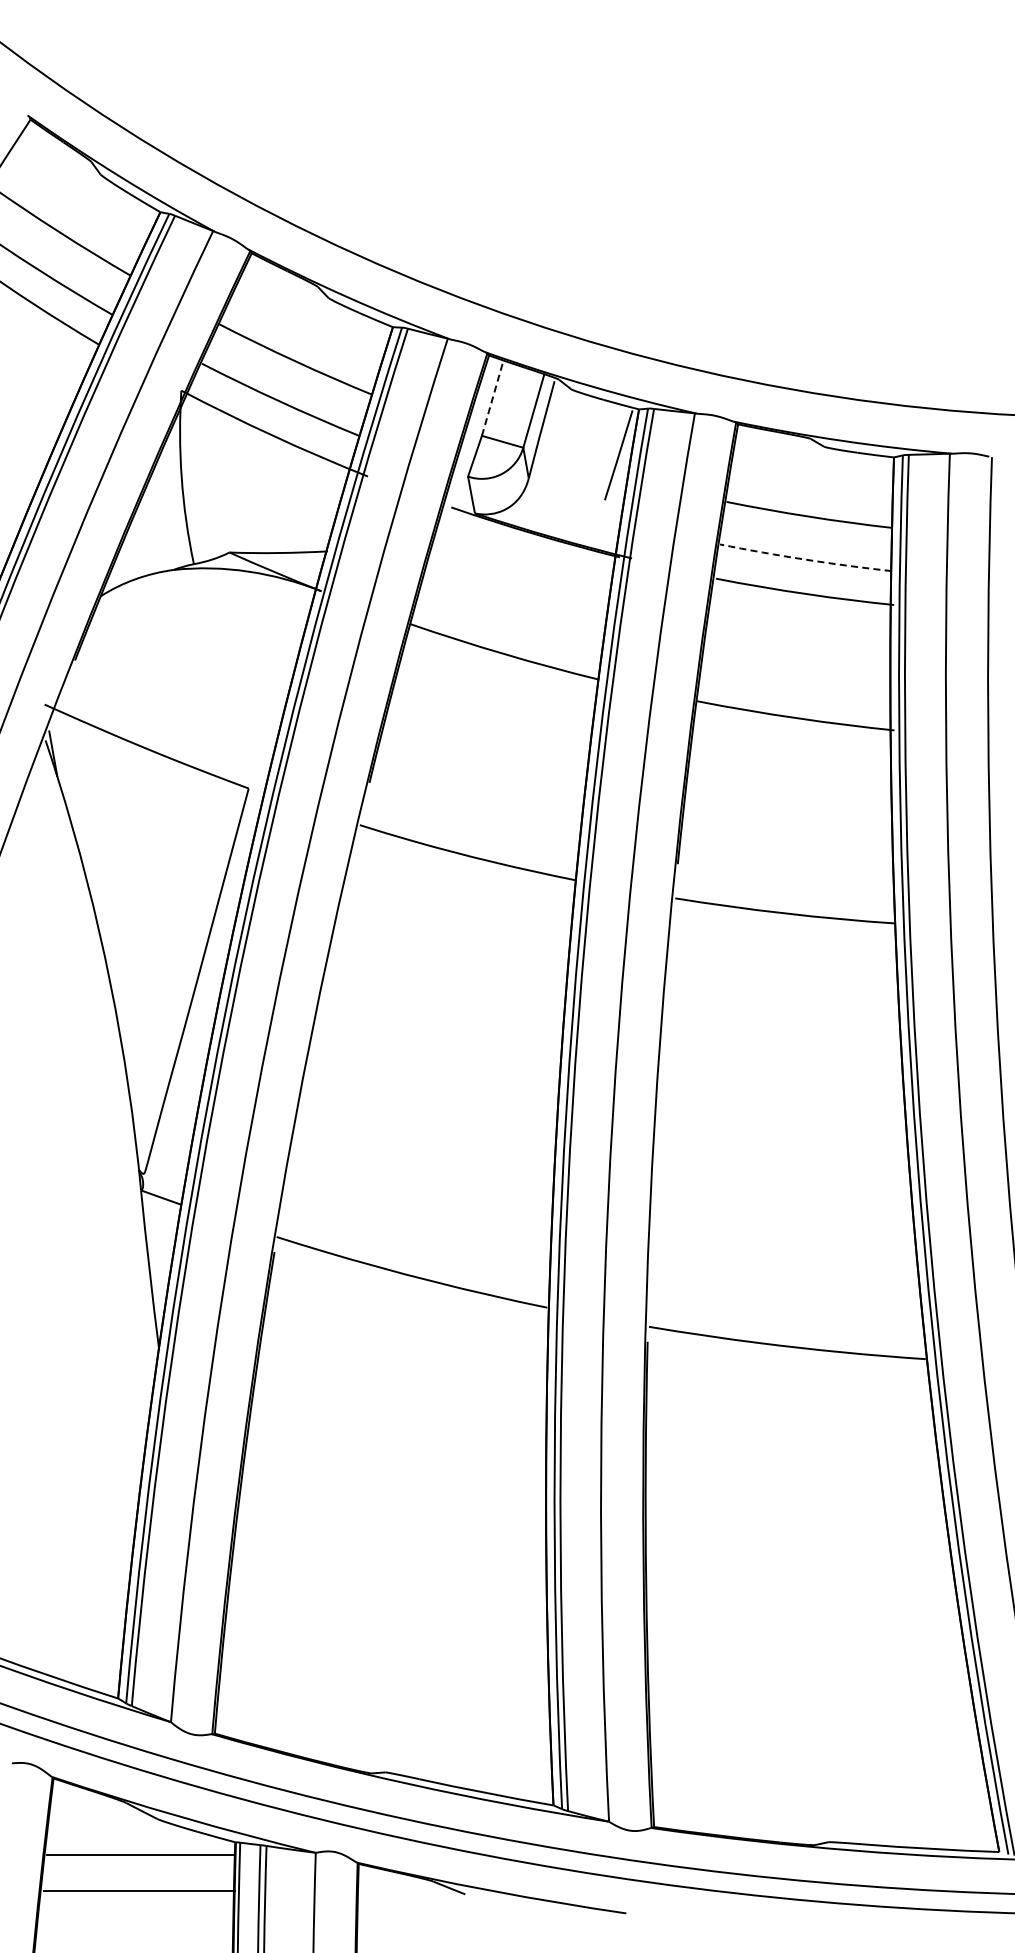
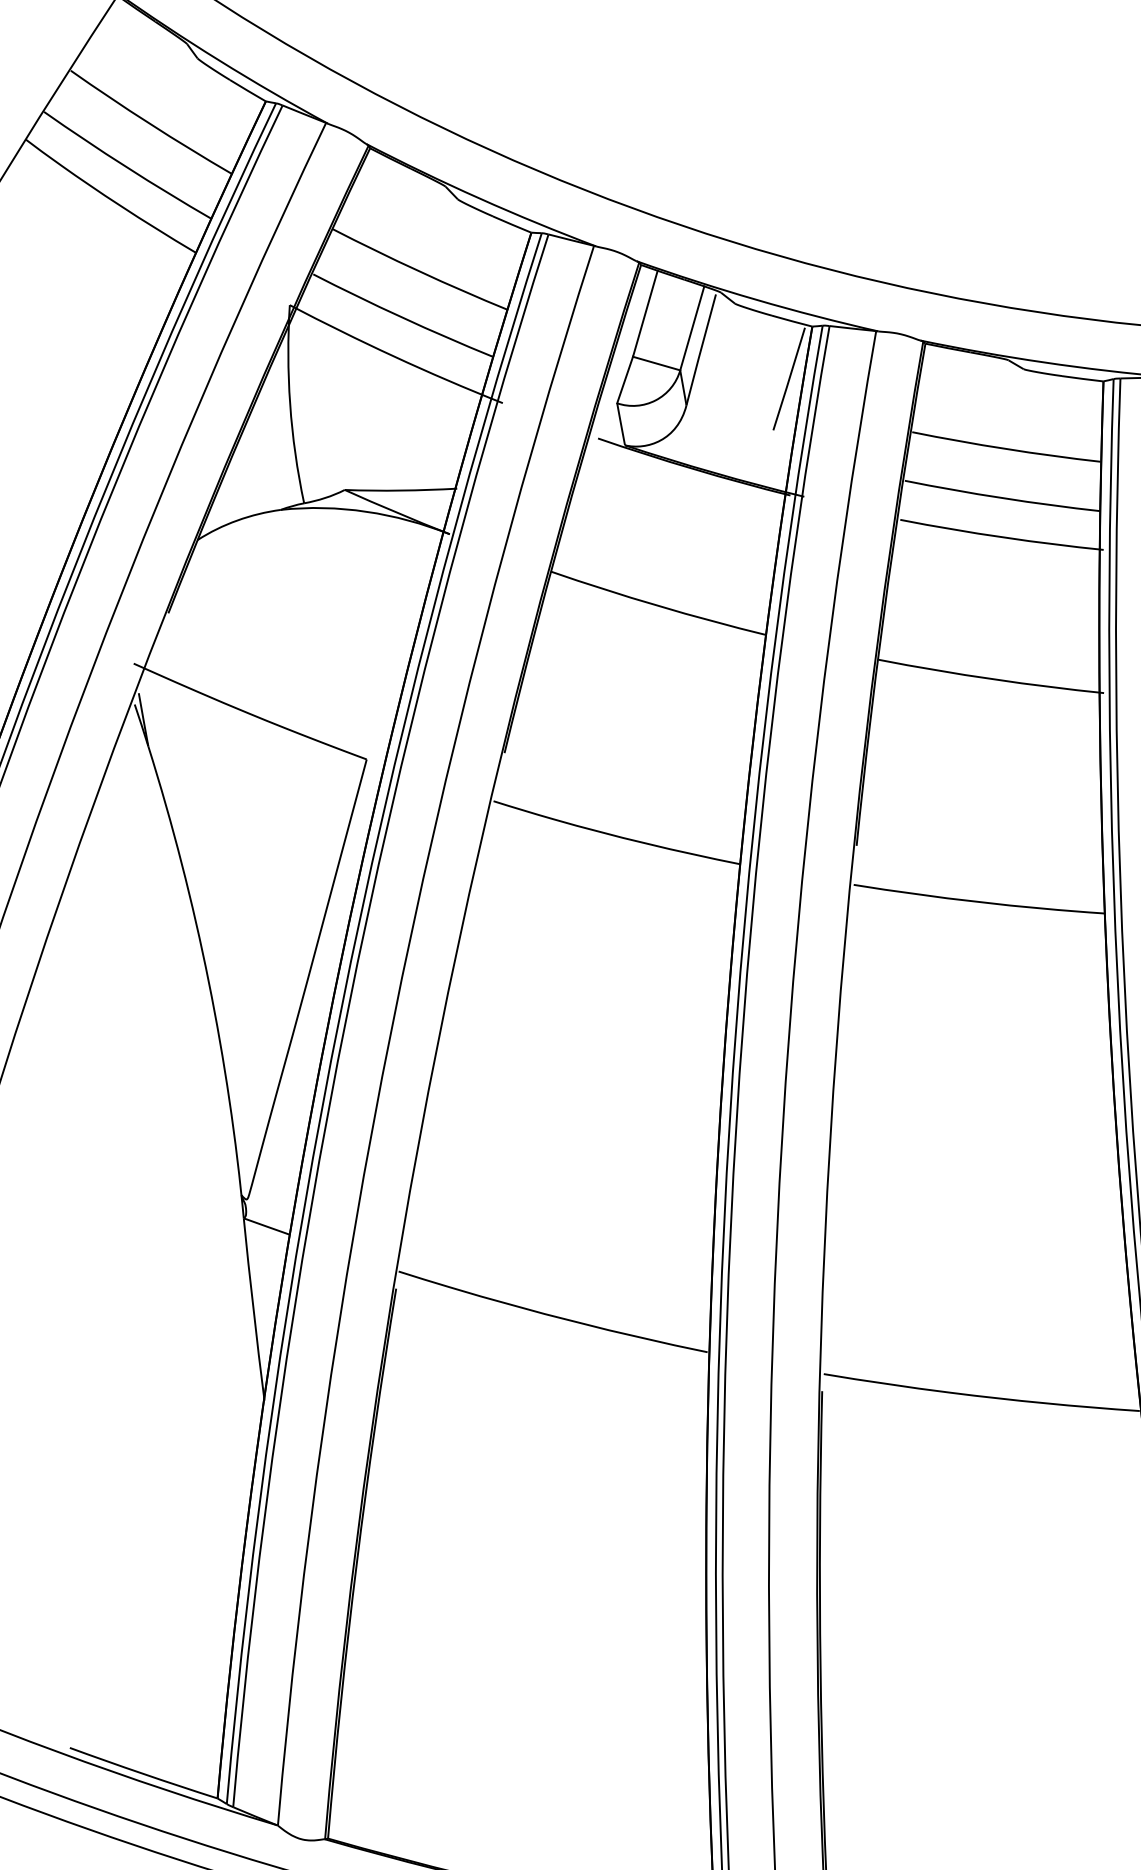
line: (492, 397) -> (645, 312), dashed -> solid
arc: (805, 559) -> (1002, 497), dashed -> solid

